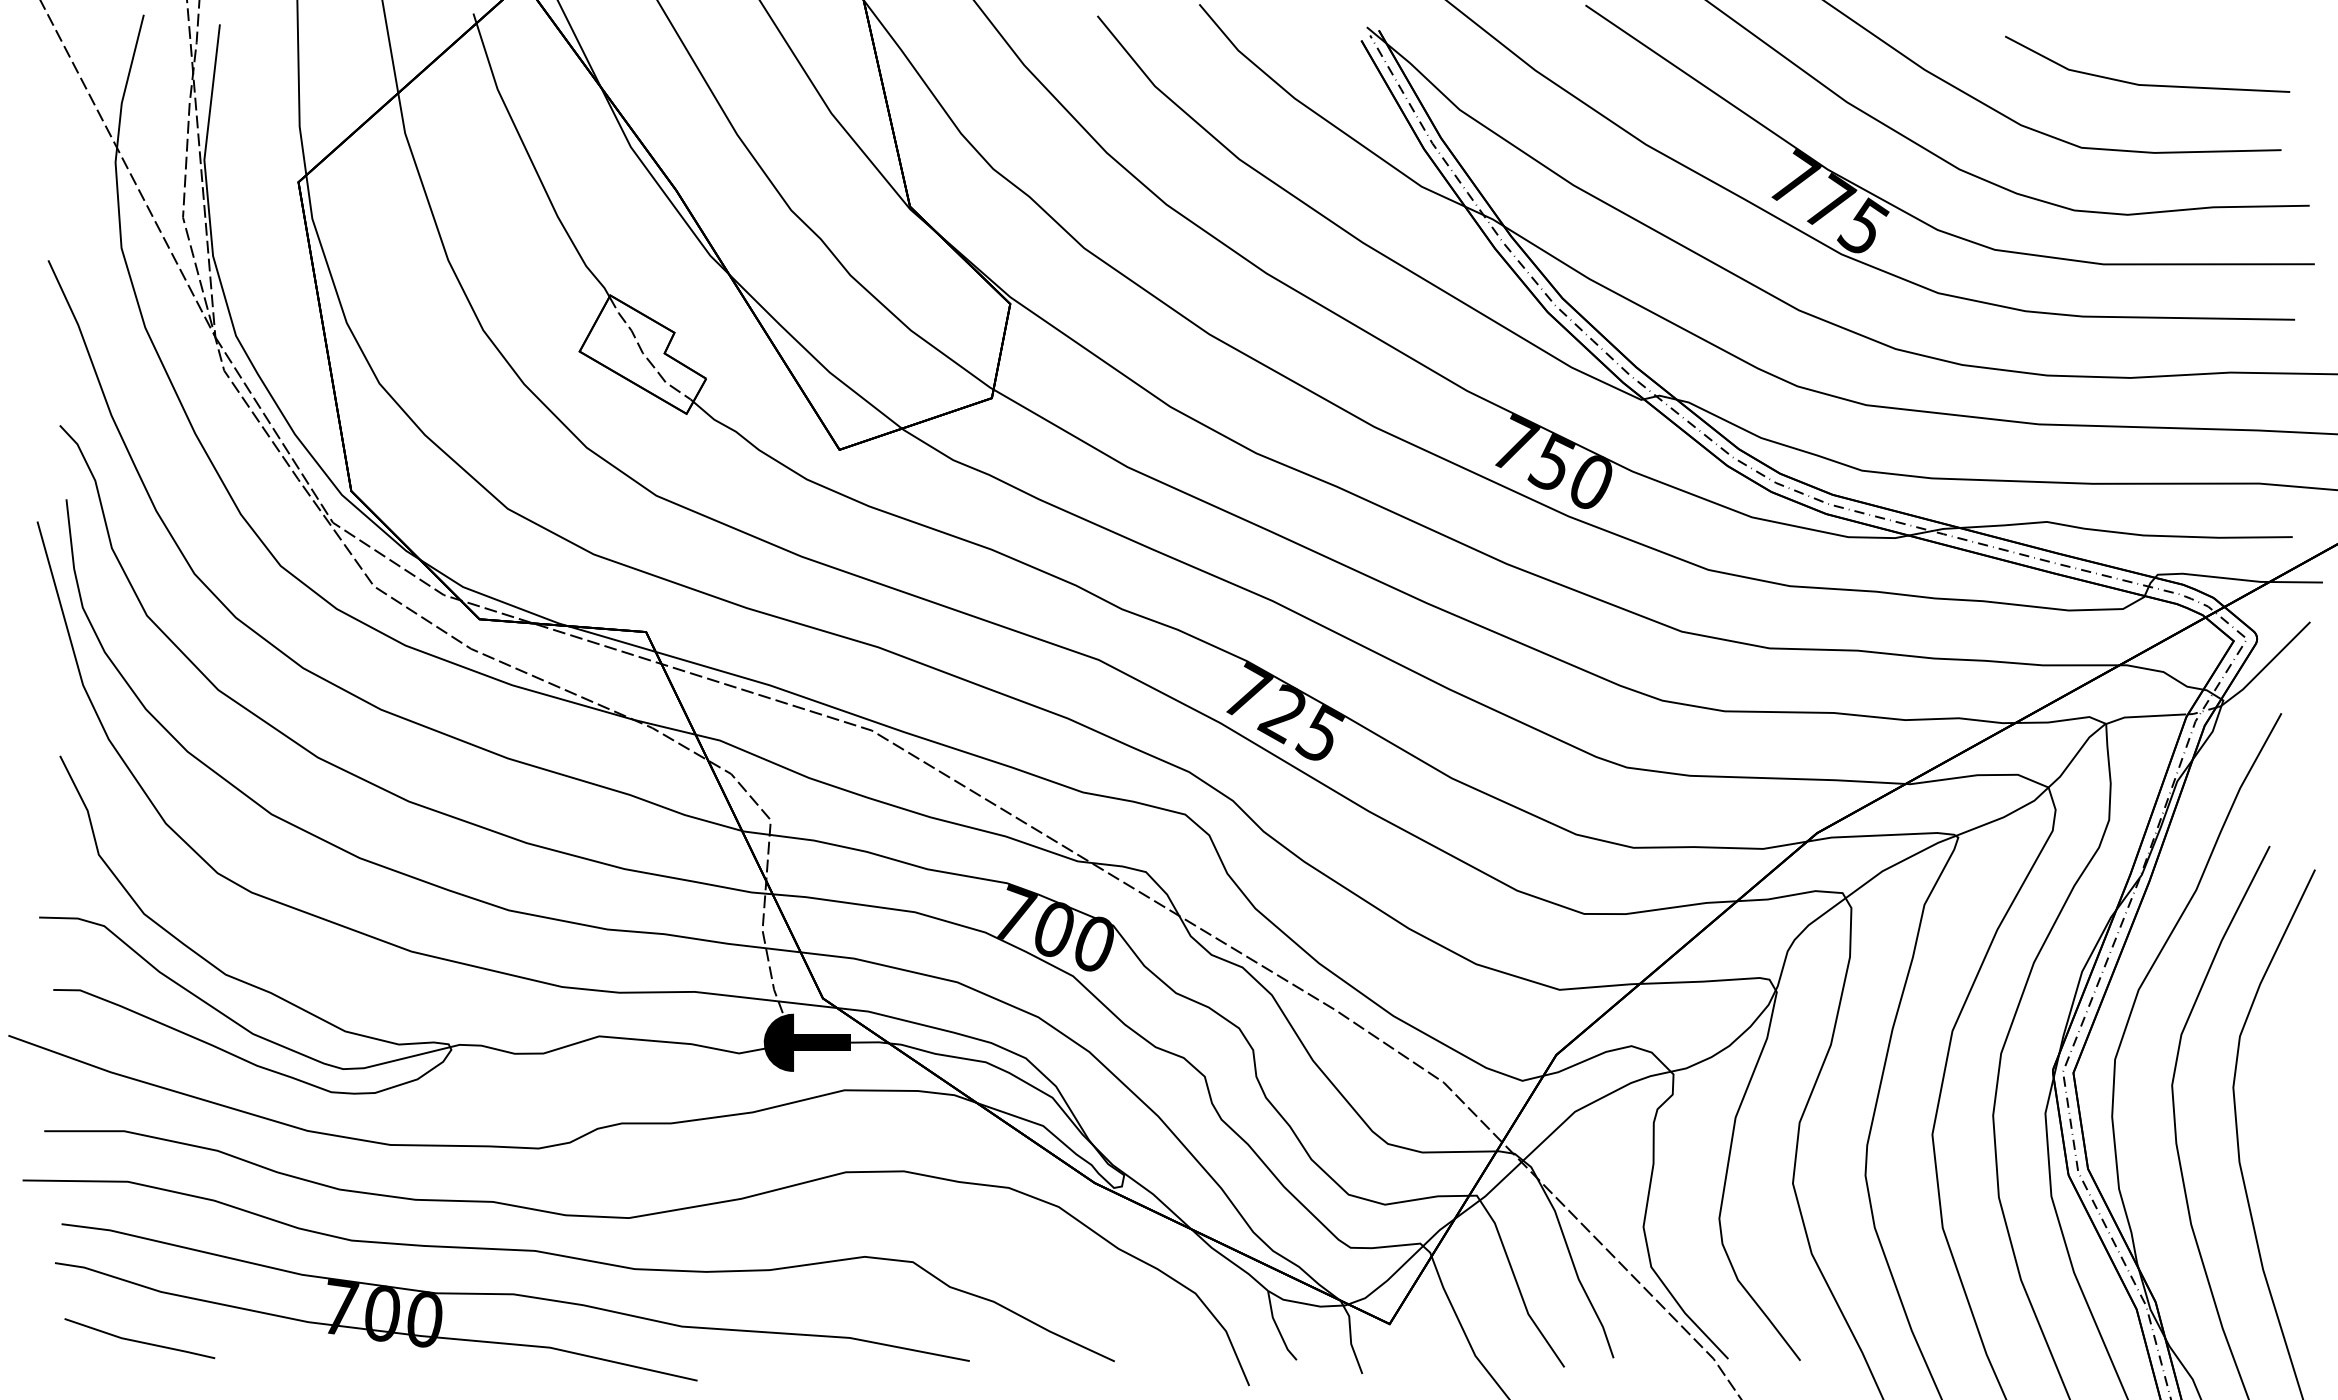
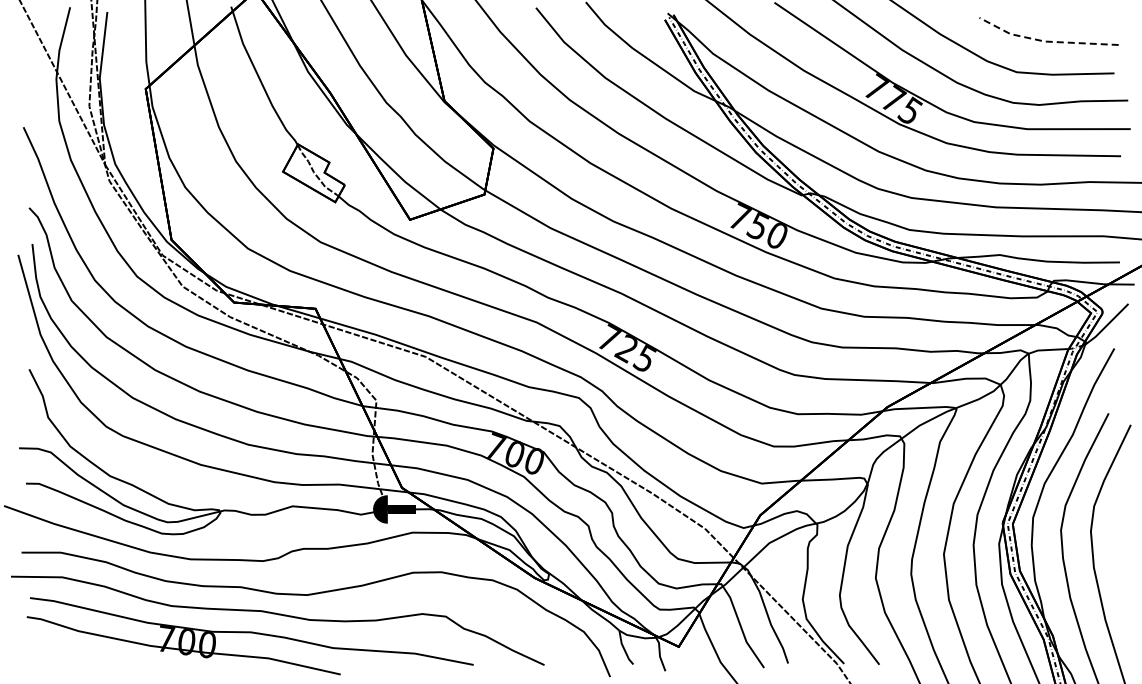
line: (2138, 84) -> (1044, 41), solid -> dashed
line: (138, 1339) -> (67, 654), removed

